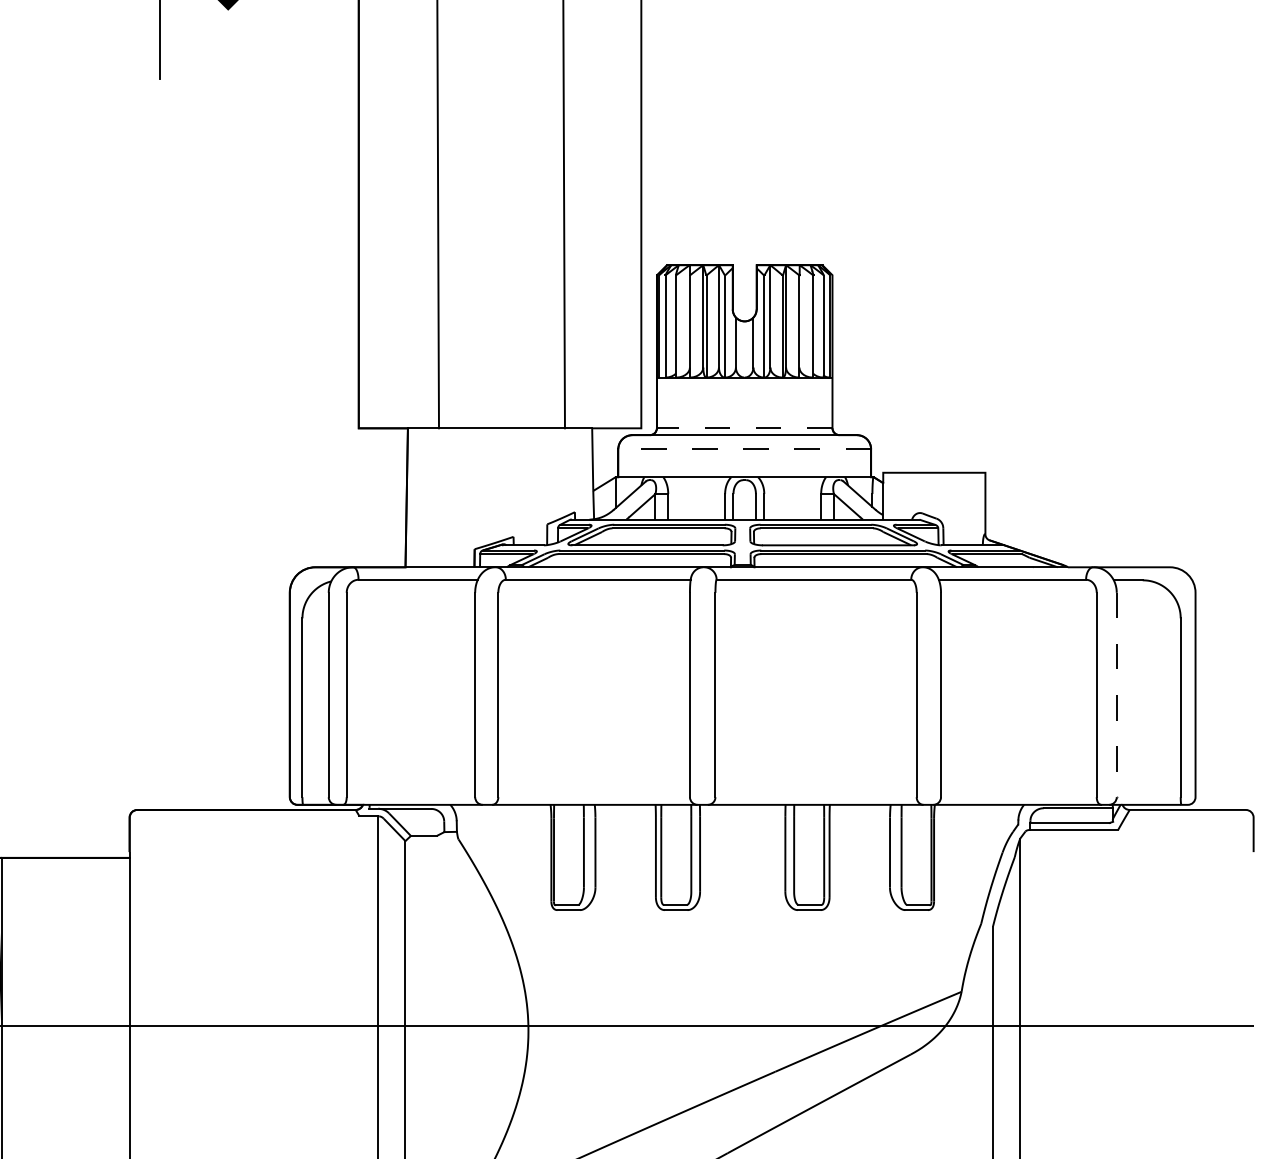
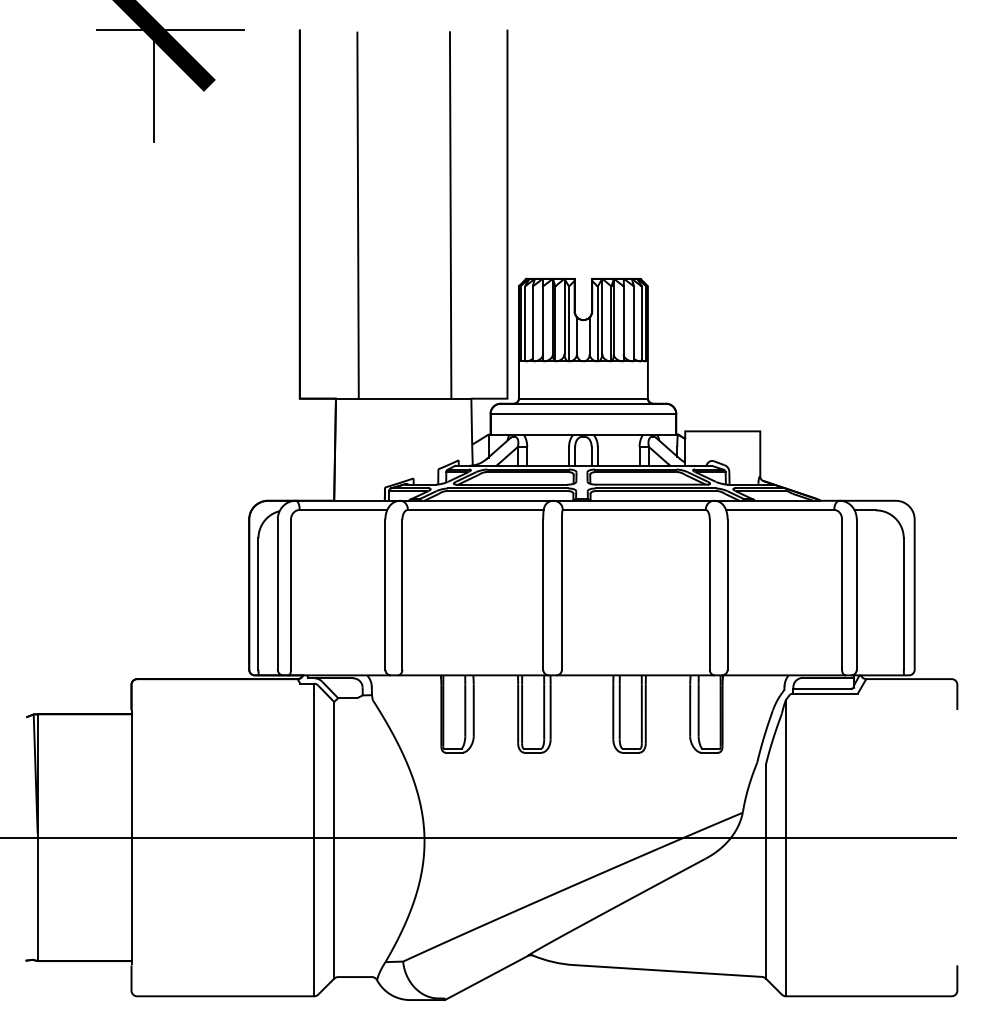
line: (743, 428) -> (582, 398), dashed -> solid
line: (744, 449) -> (583, 414), dashed -> solid
line: (1116, 696) -> (856, 595), dashed -> solid

